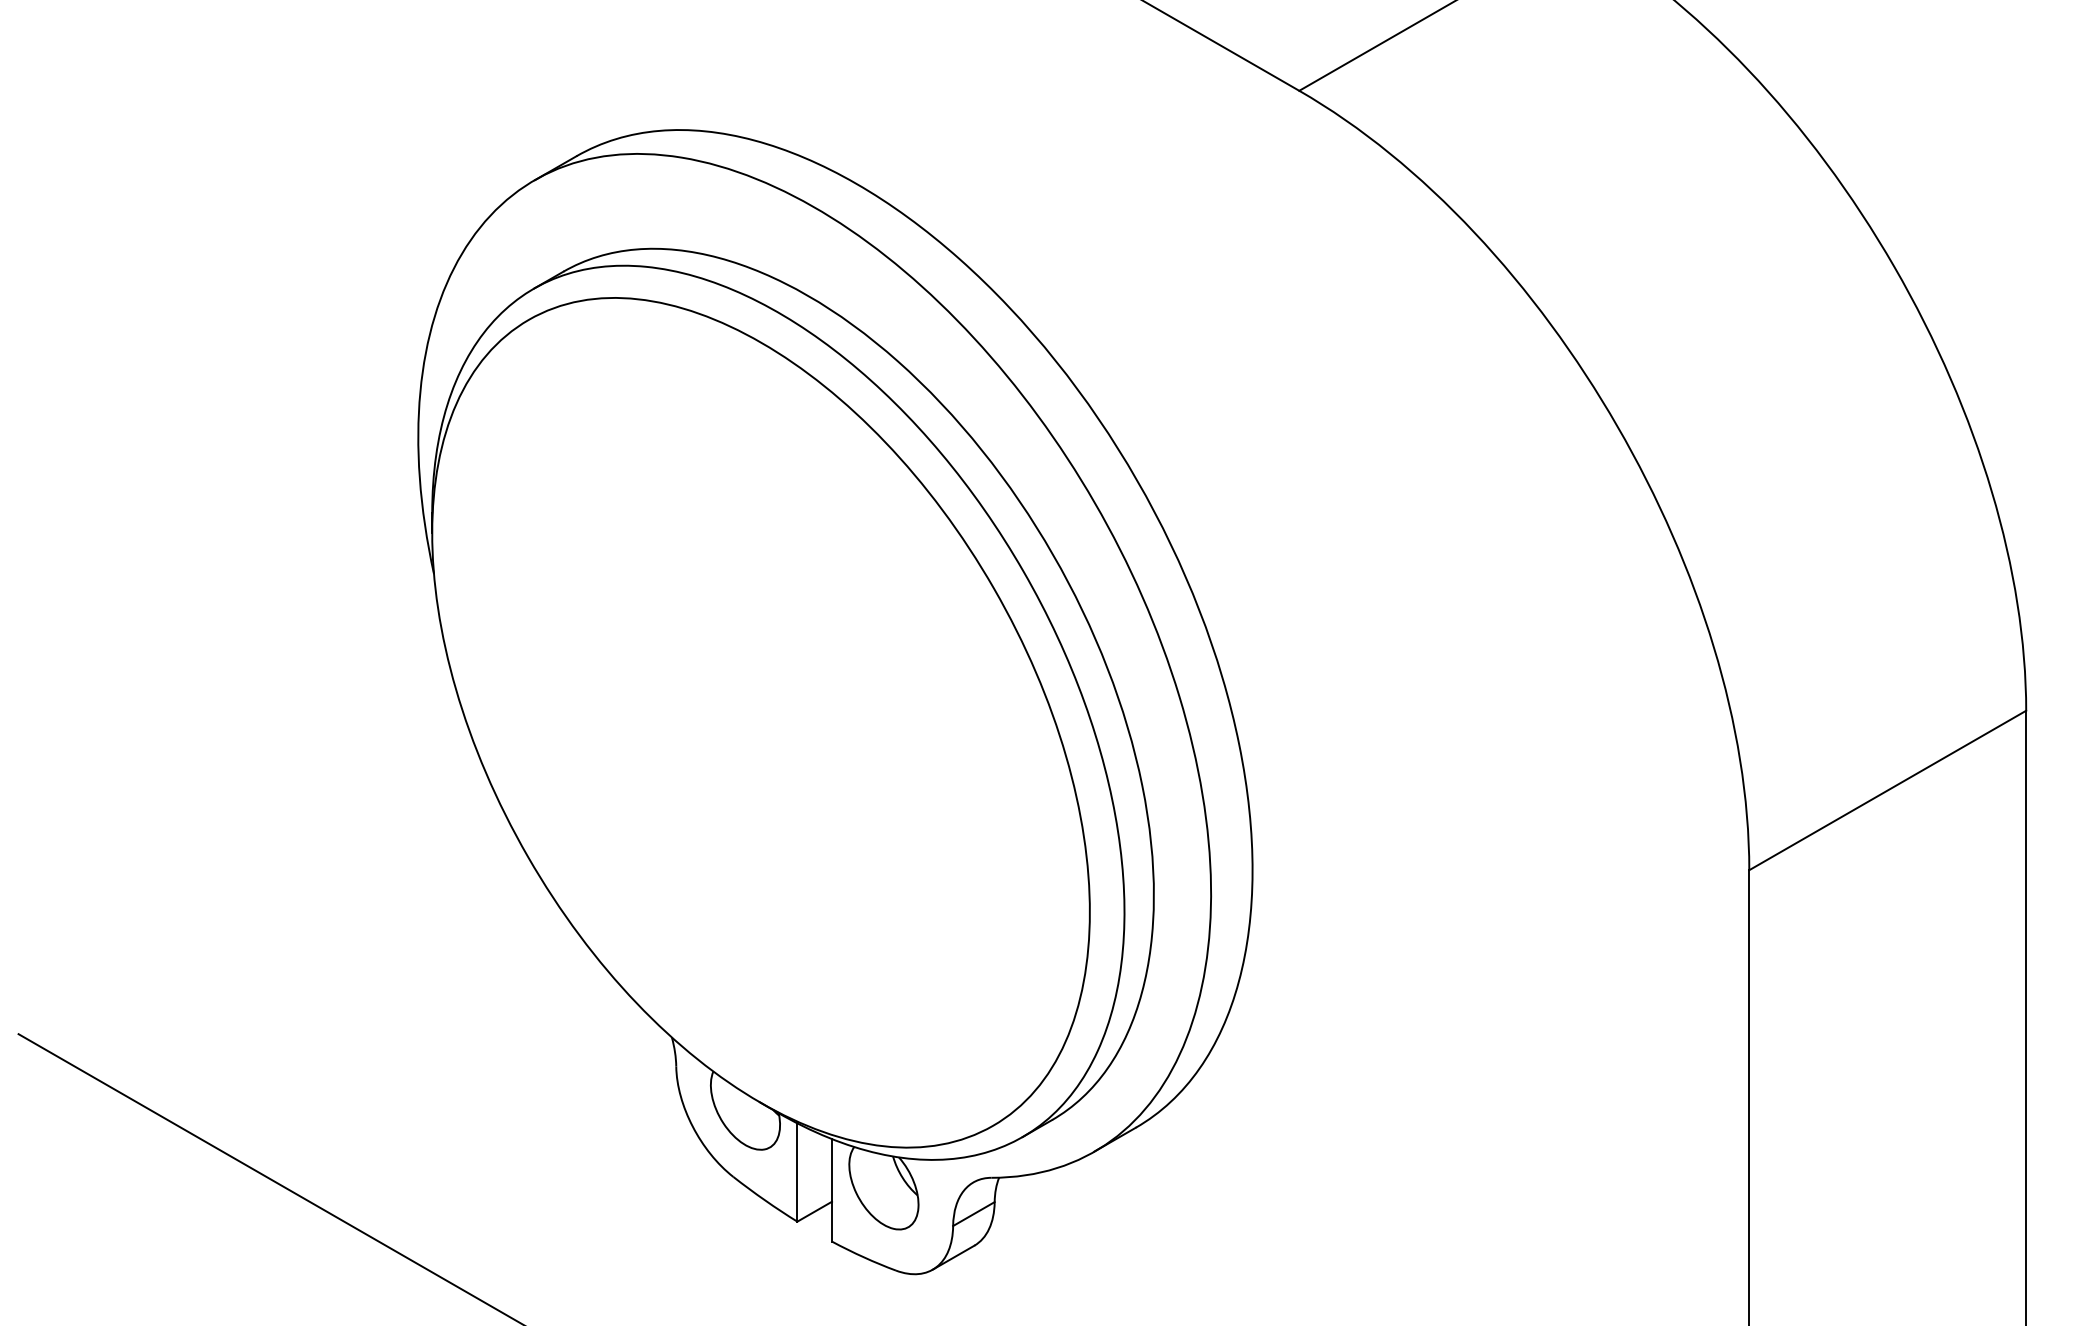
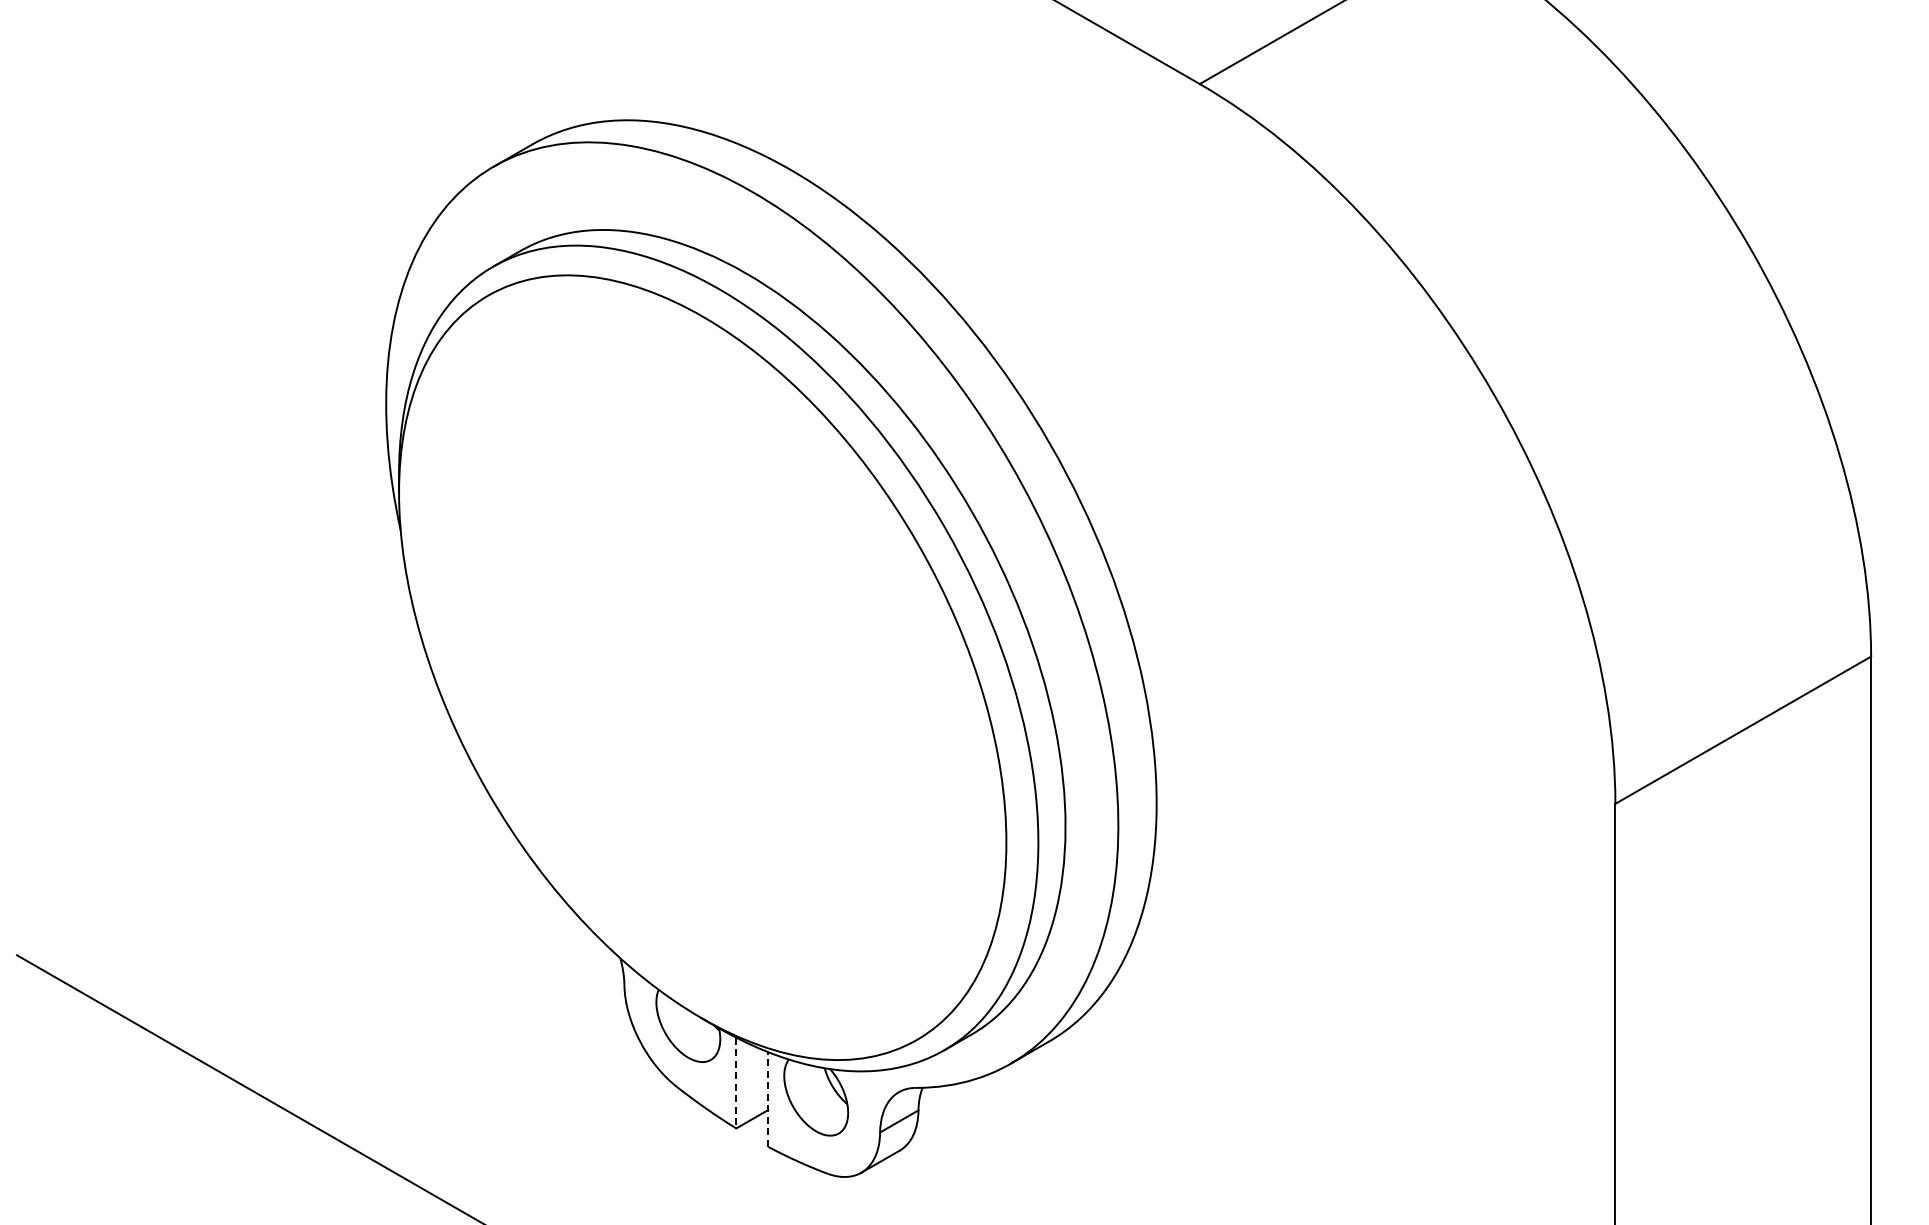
line: (797, 1172) -> (736, 1083), solid -> dashed
line: (832, 1190) -> (768, 1099), solid -> dashed

